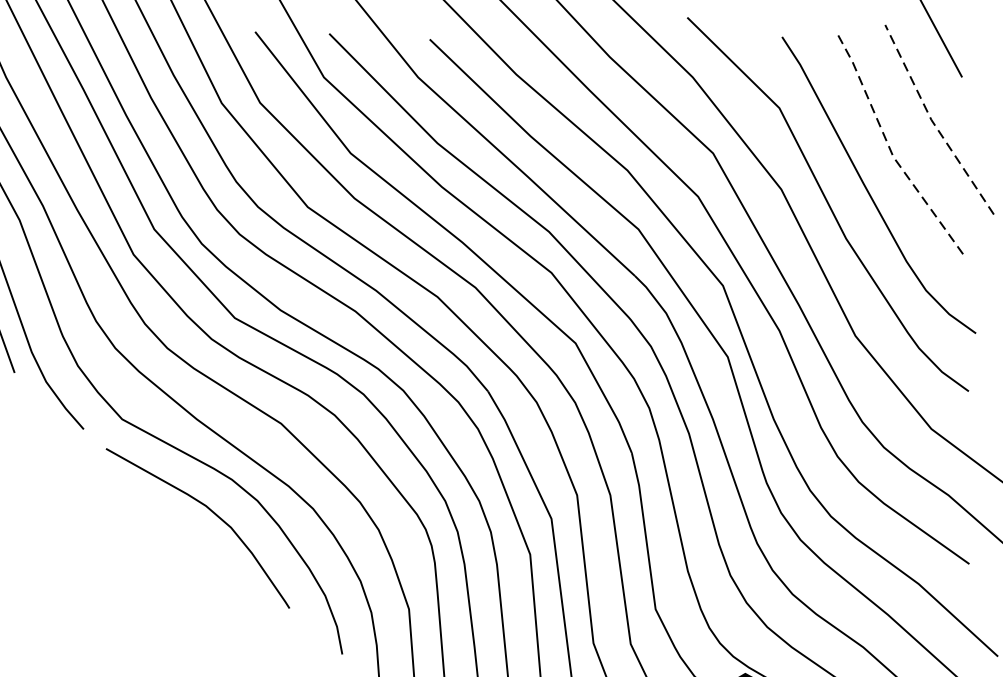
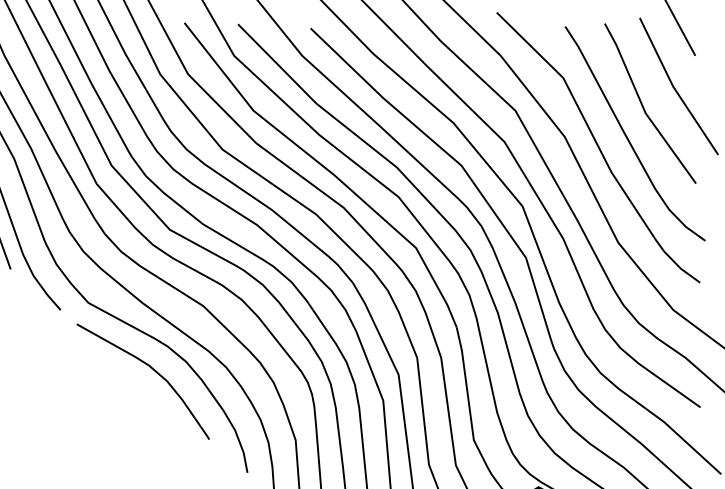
line: (933, 122) -> (674, 88), dashed -> solid
line: (888, 147) -> (642, 106), dashed -> solid

